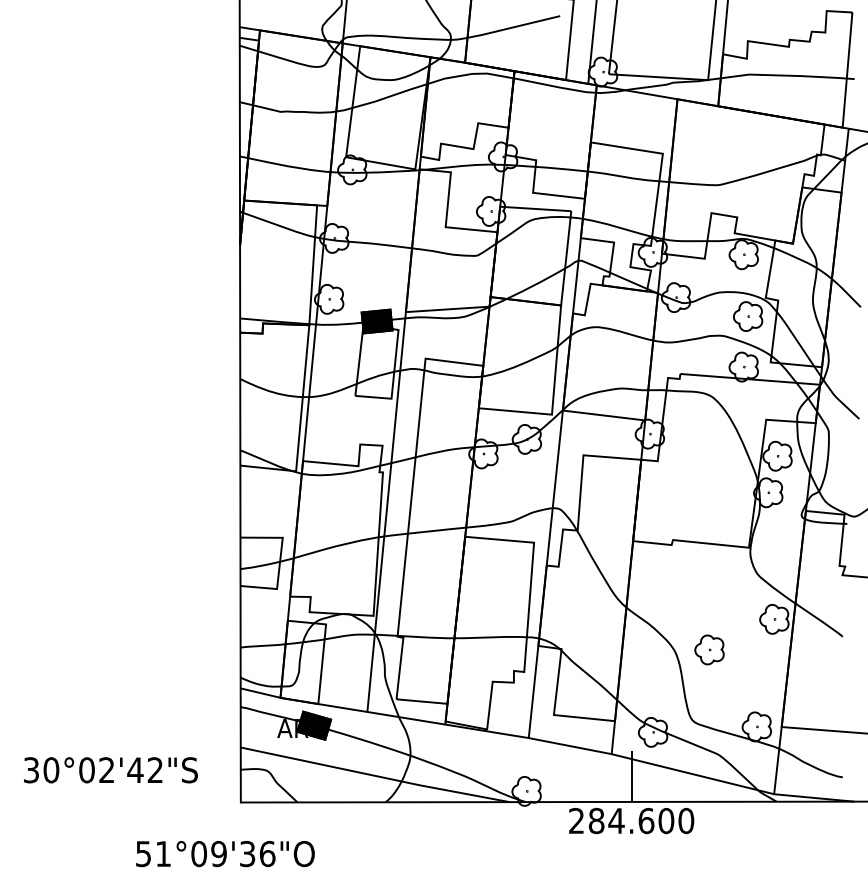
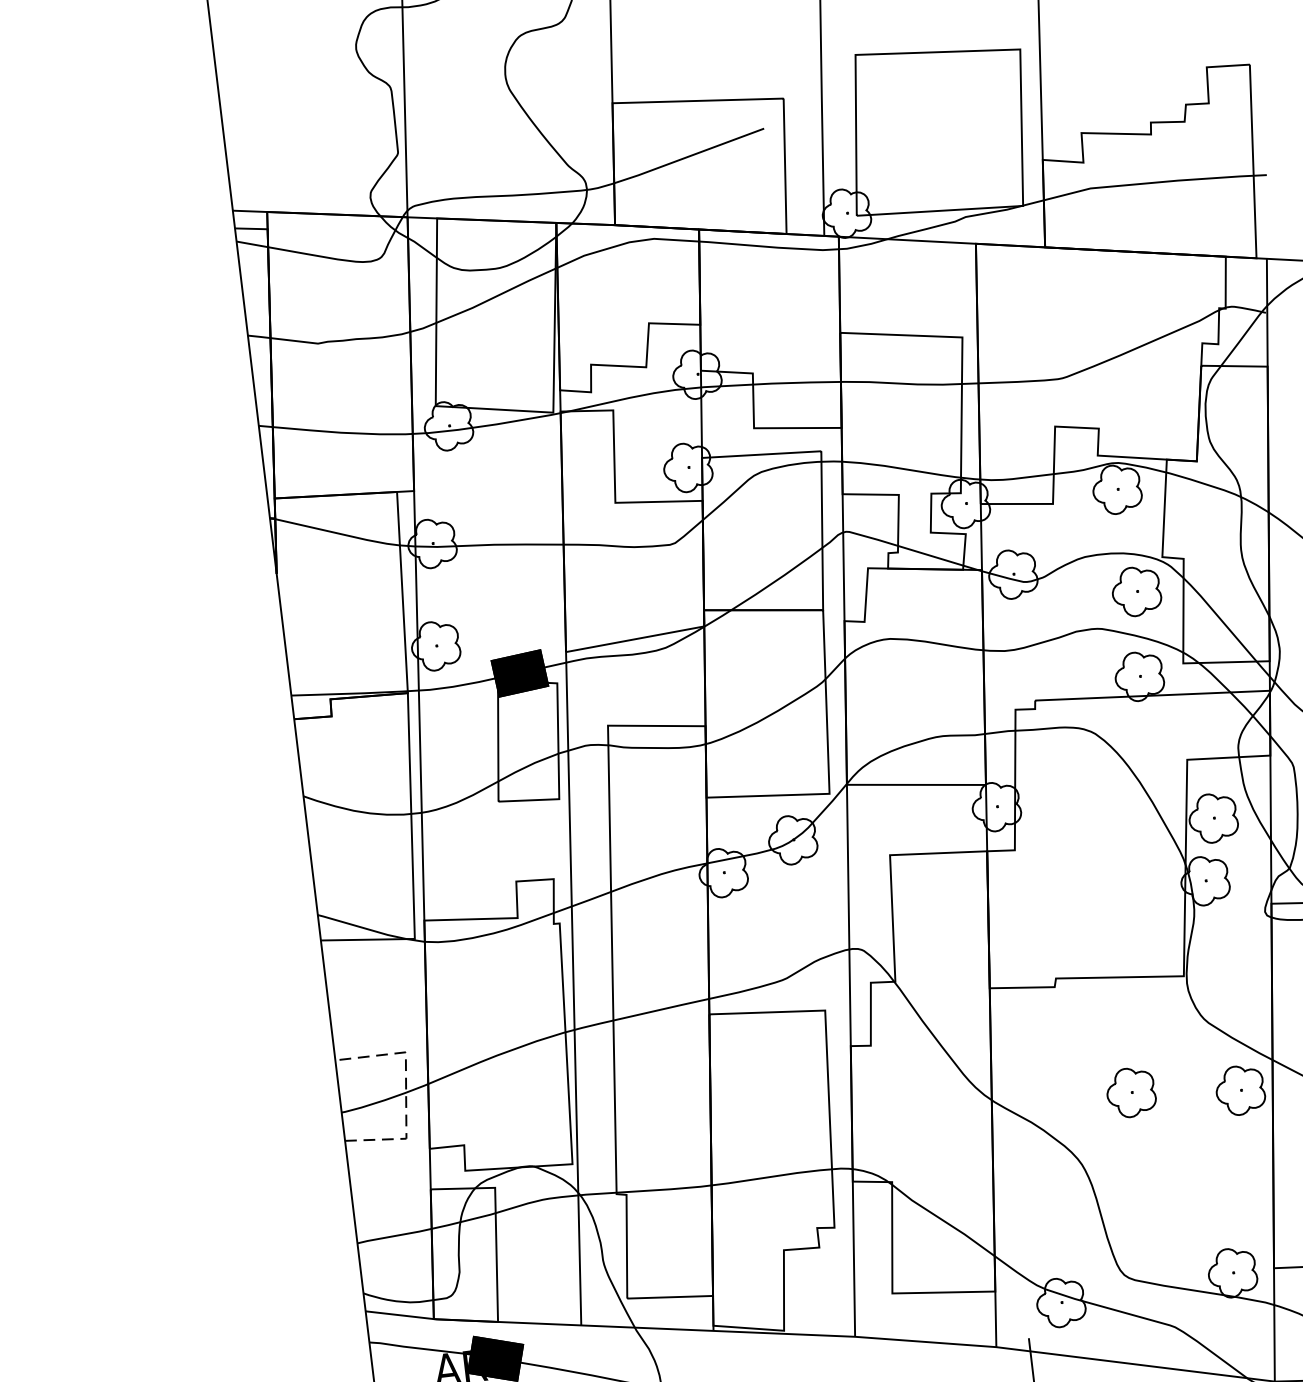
line: (280, 560) -> (406, 1090), solid -> dashed
part: (709, 649) -> (1131, 1091), moved

